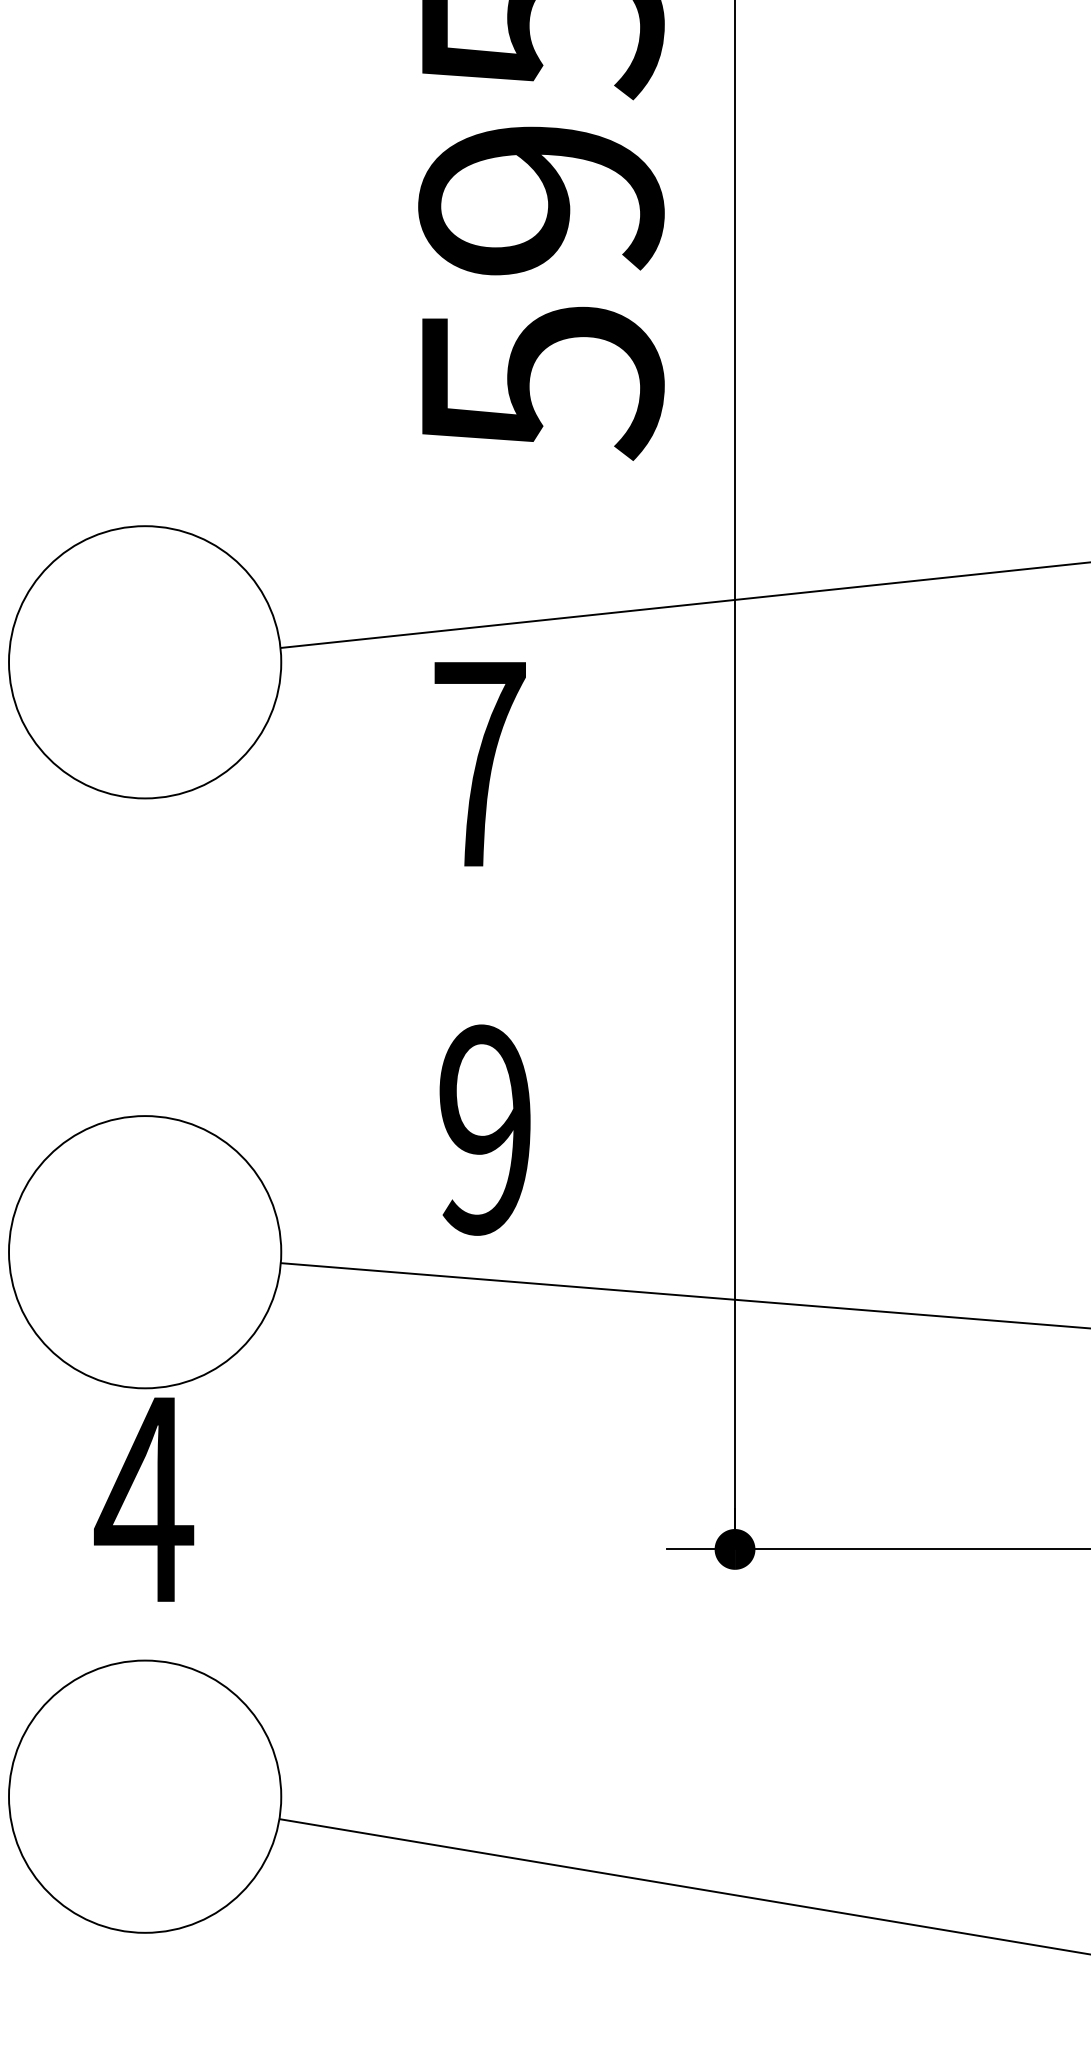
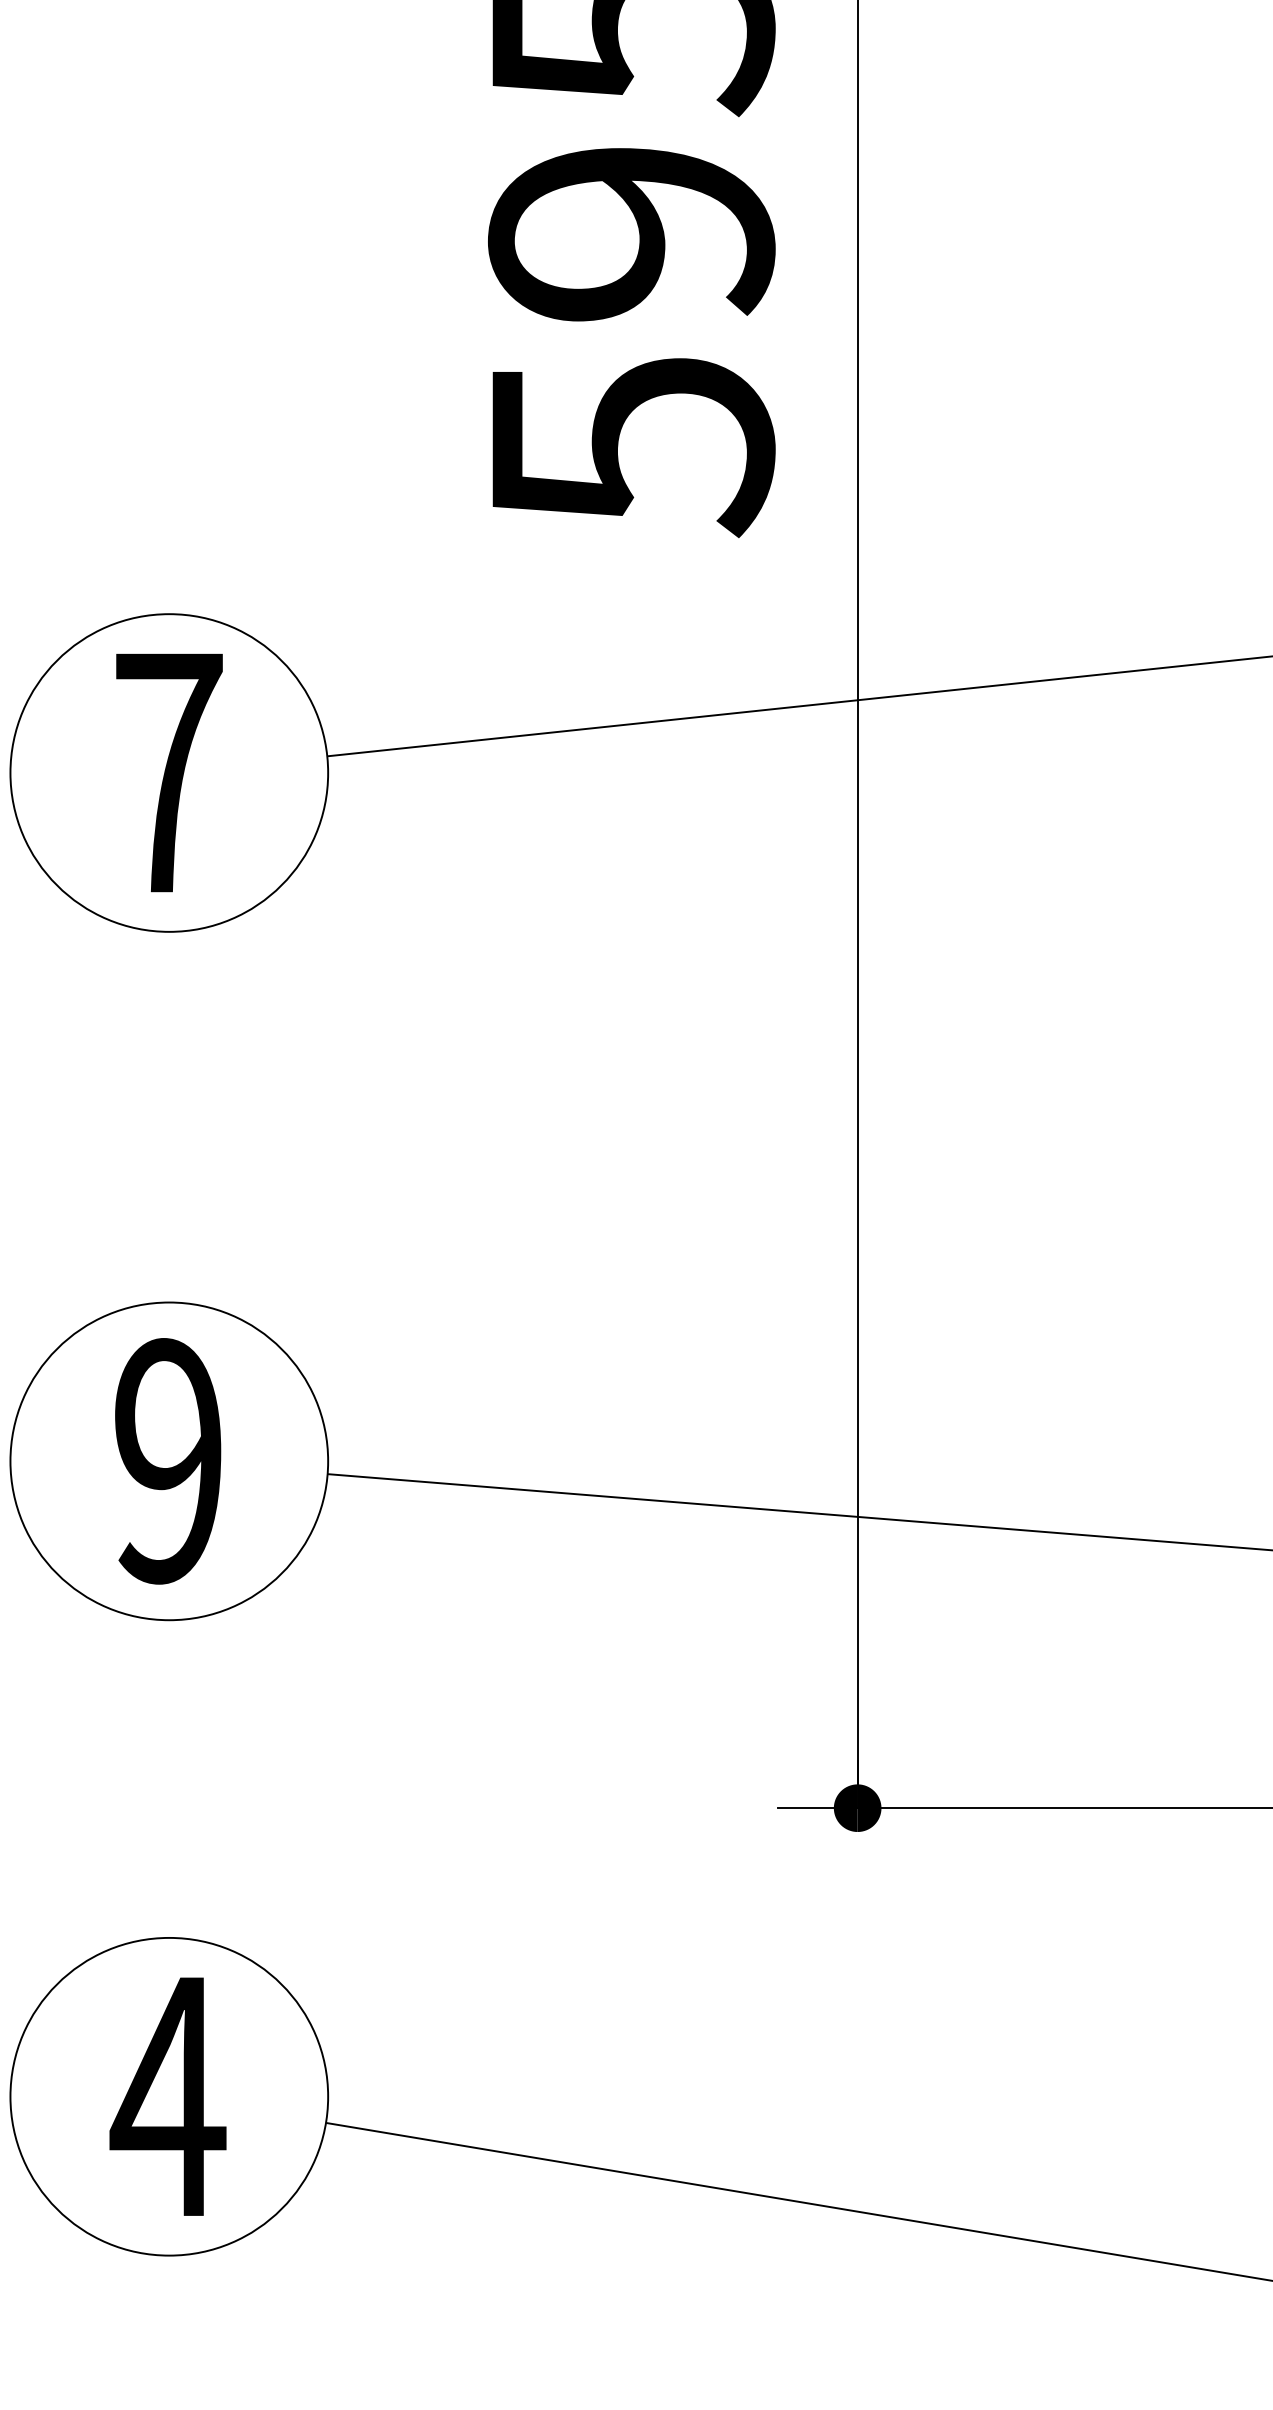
text: (479, 764) -> (168, 773), moved
text: (484, 1129) -> (167, 1460), moved
text: (144, 1499) -> (168, 2096), moved

